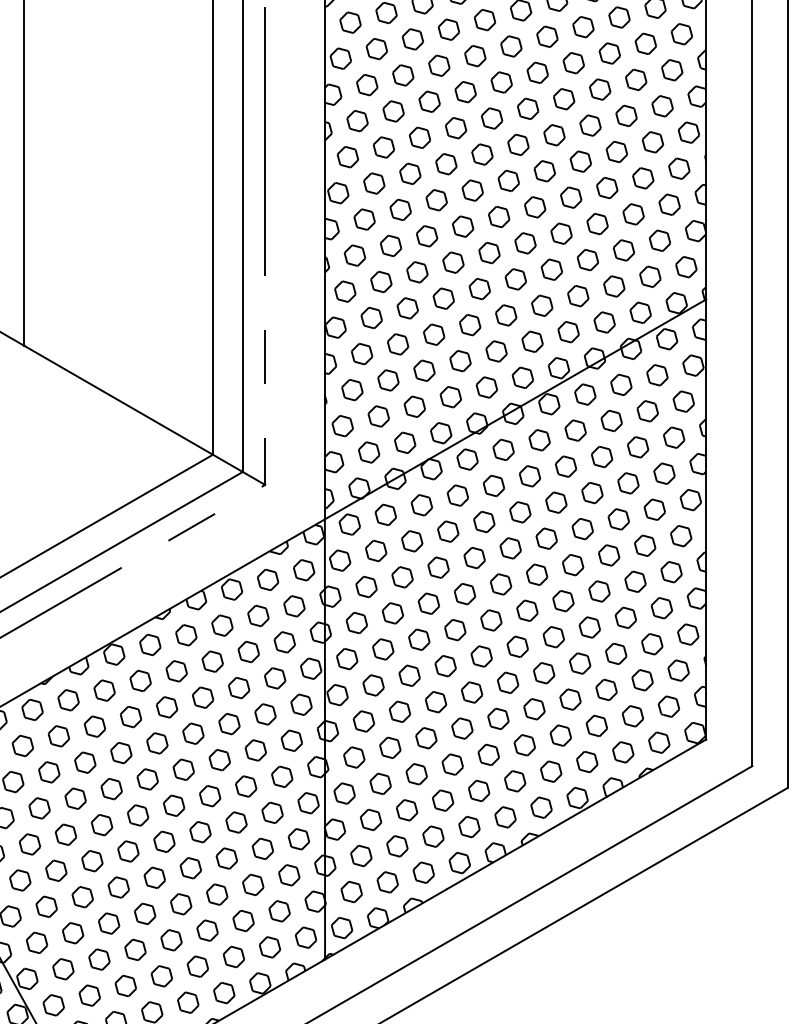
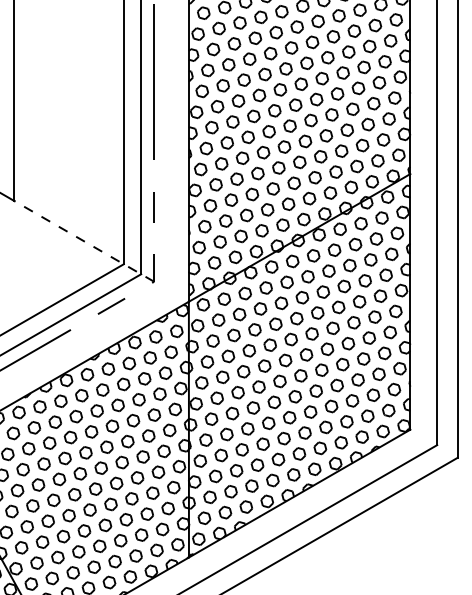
line: (145, 415) -> (84, 241), solid -> dashed

